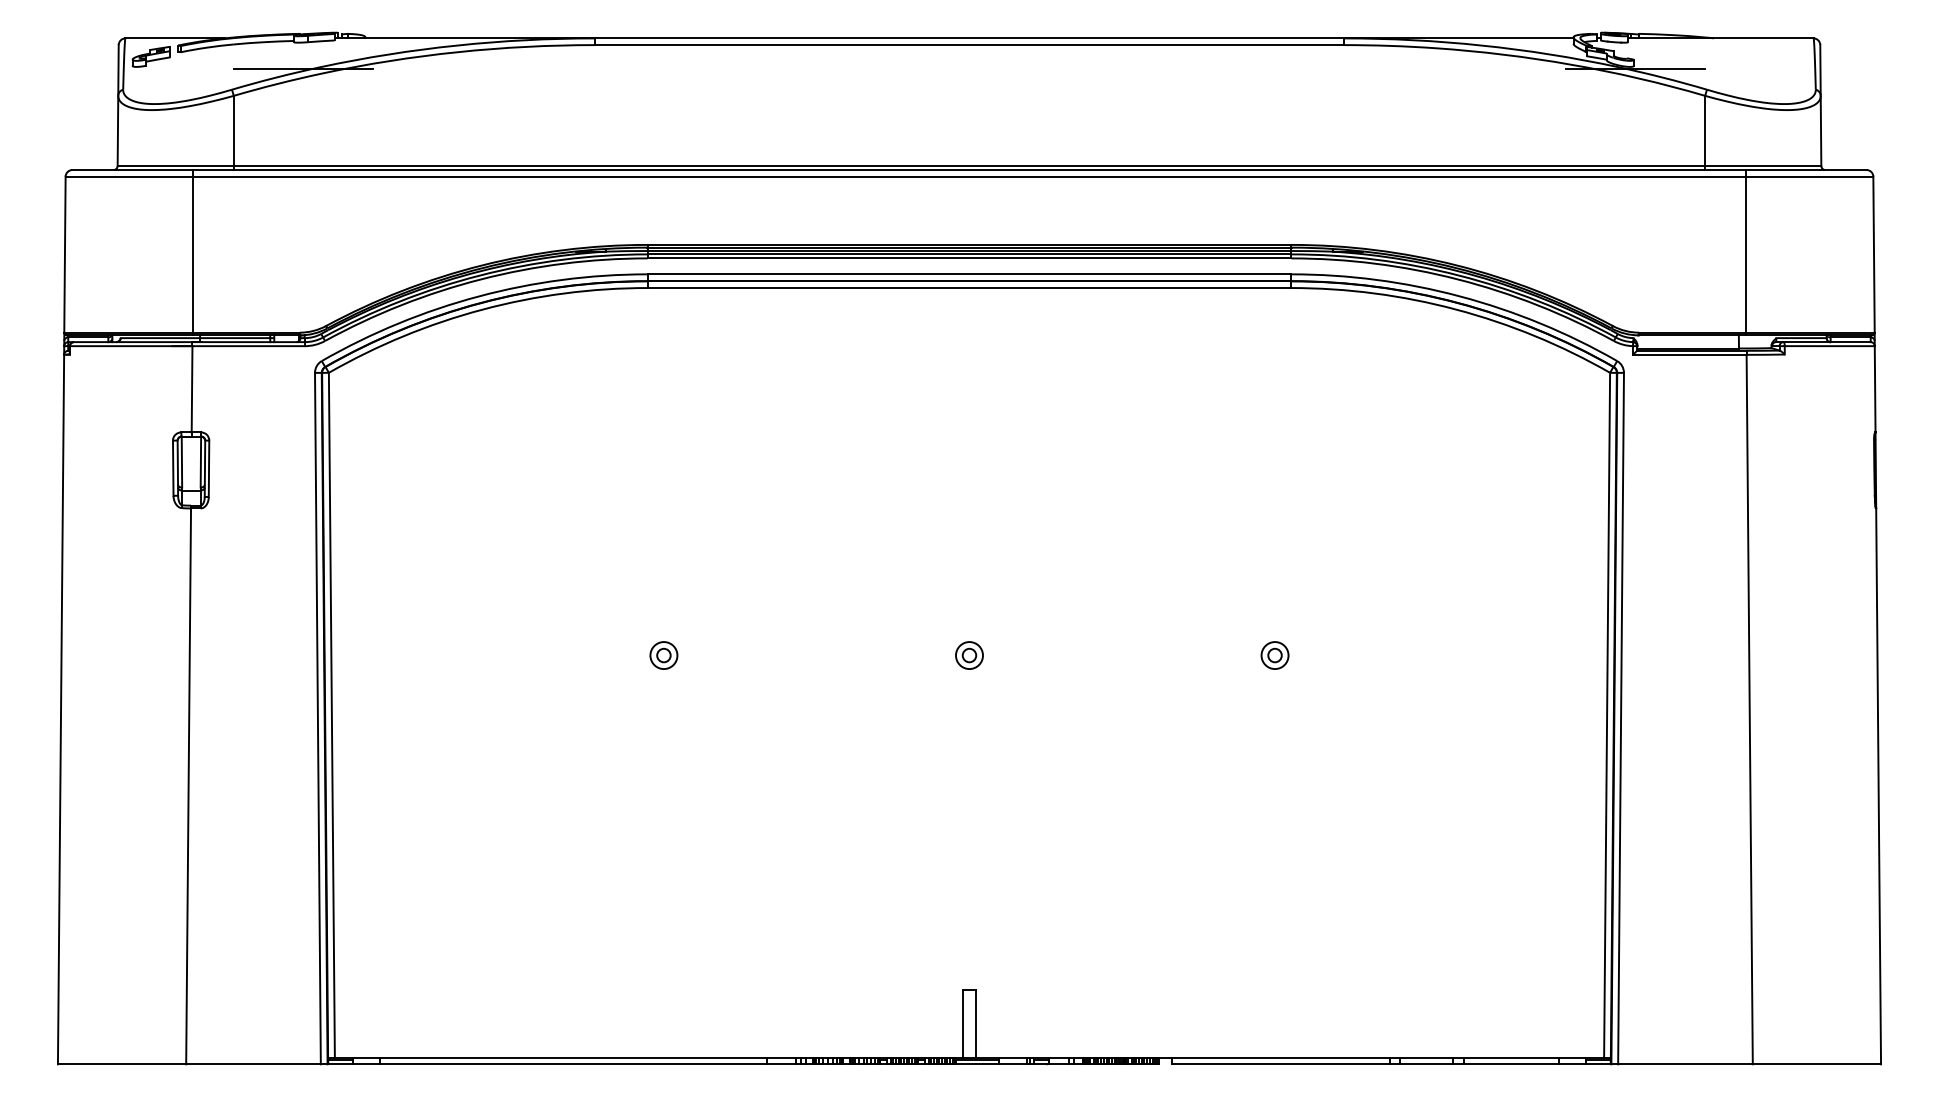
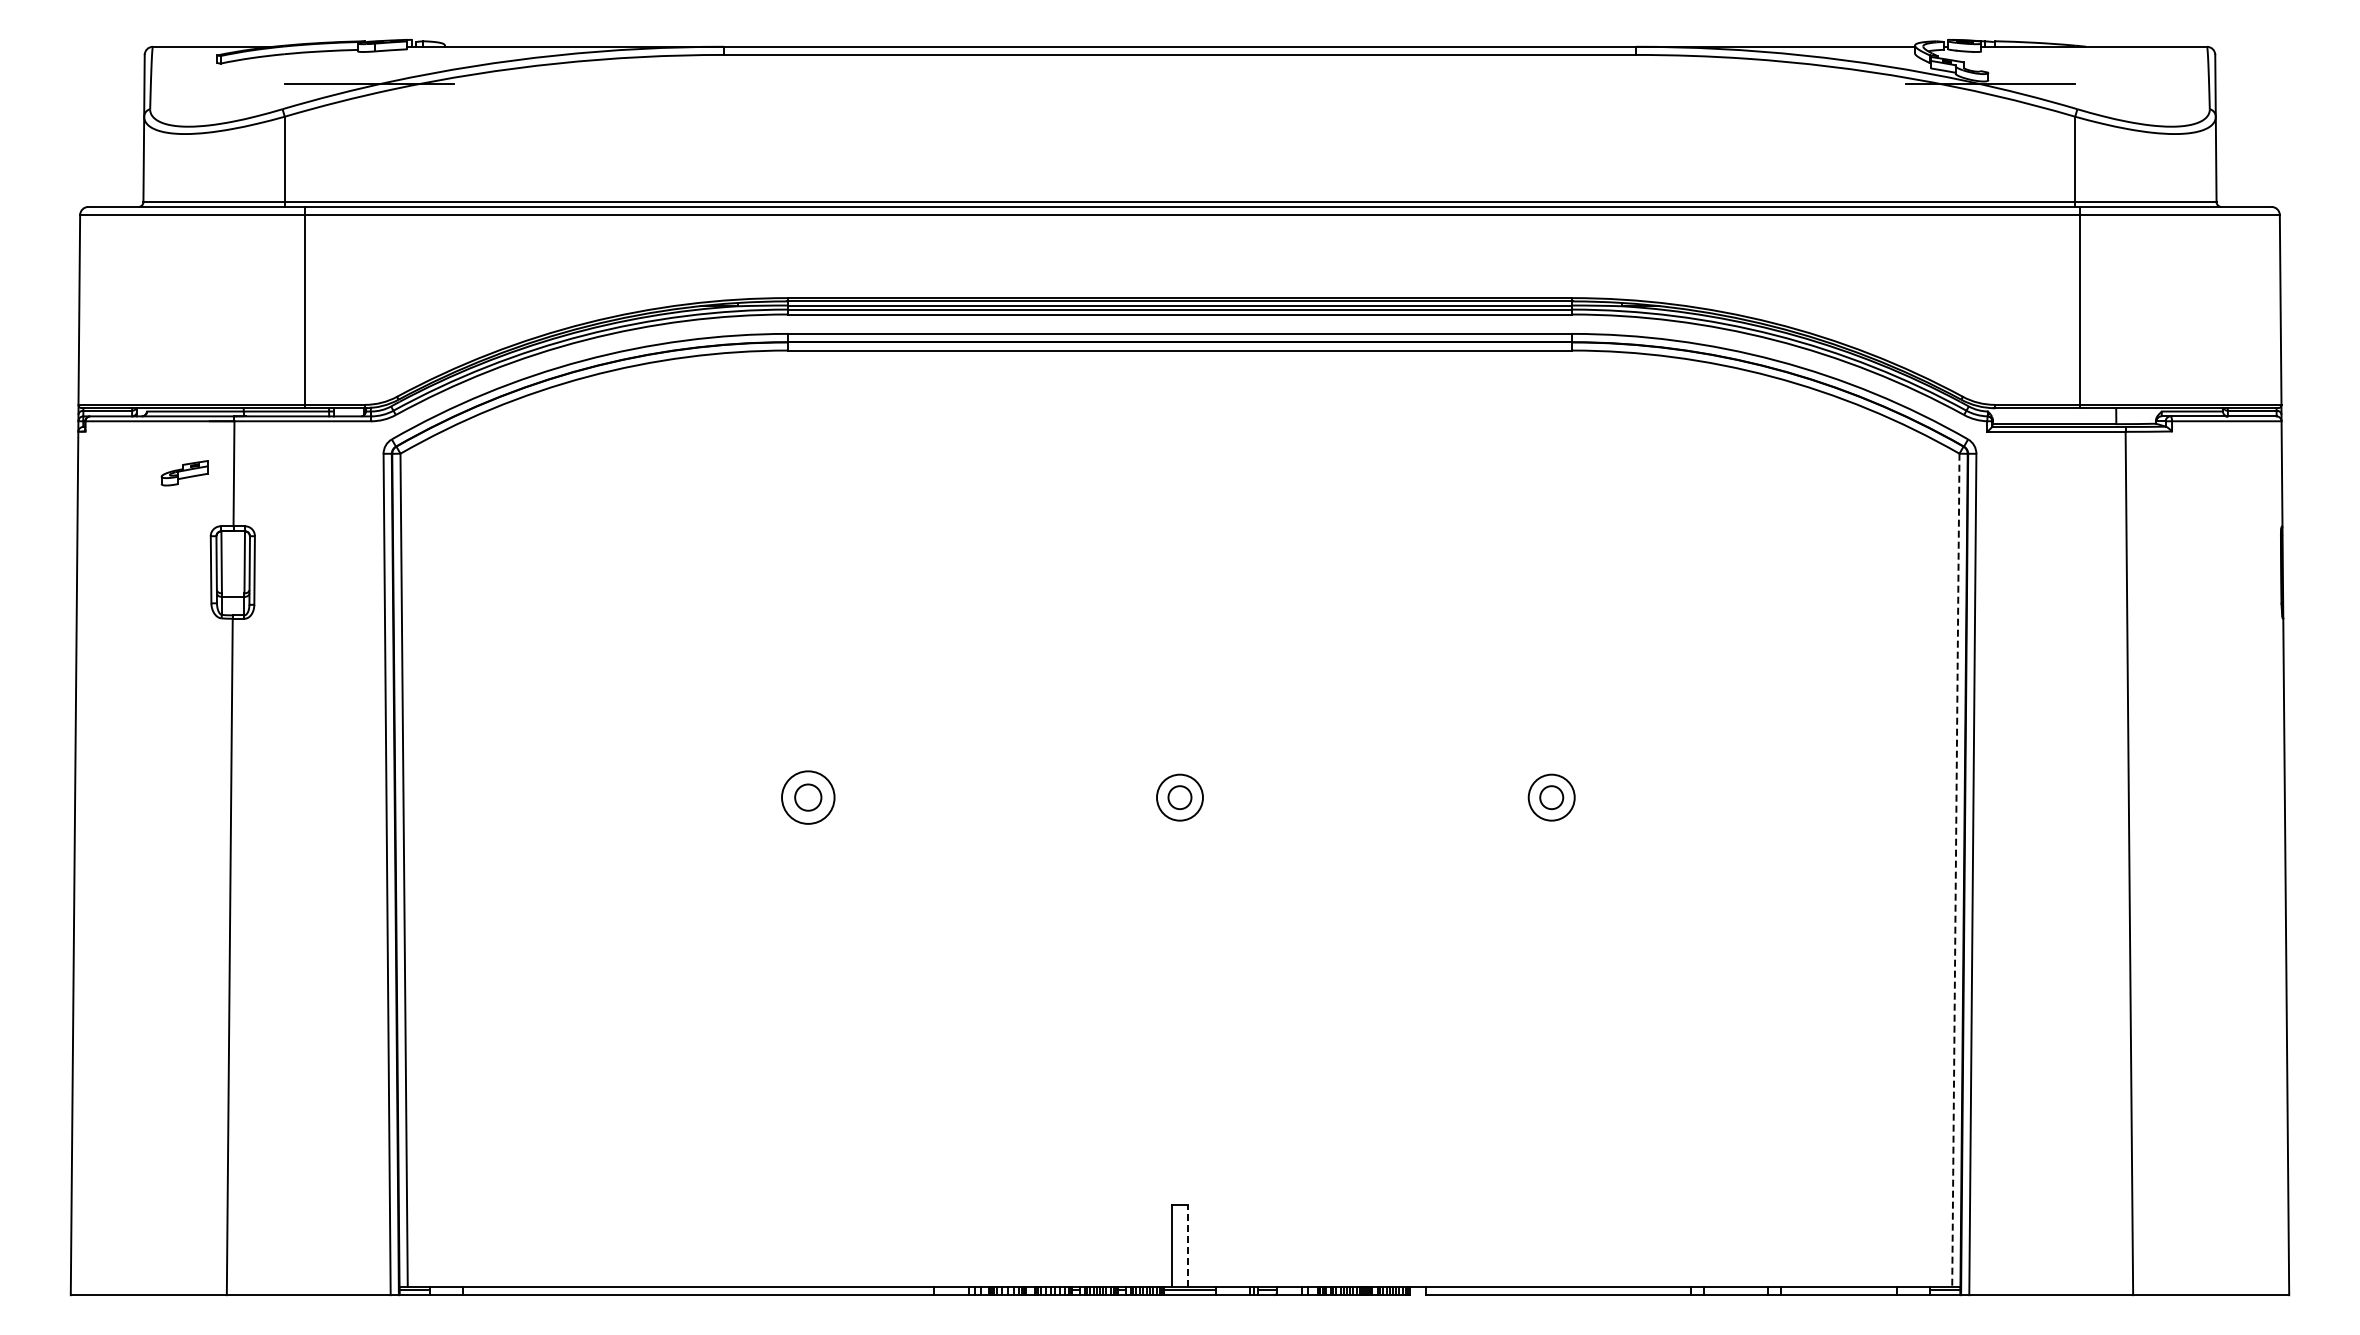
part: (151, 57) -> (184, 473), moved
line: (193, 252) -> (304, 307), moved
line: (1745, 252) -> (2080, 307), moved
part: (663, 655) -> (807, 797), size x1.6
part: (969, 655) -> (1179, 797), size x1.4
part: (1274, 655) -> (1551, 797), size x1.4
line: (1606, 715) -> (1955, 870), solid -> dashed
line: (976, 1023) -> (1188, 1245), solid -> dashed

